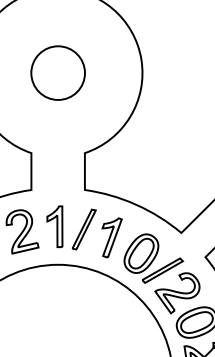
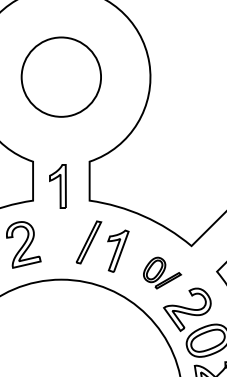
circle: (58, 72) -> (61, 76), size x1.4
part: (54, 226) -> (57, 186), moved
part: (153, 257) -> (162, 272), size x0.6

